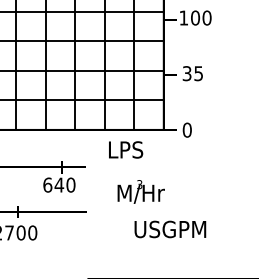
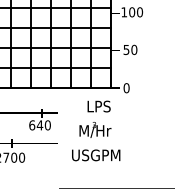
text: (193, 72) -> (130, 49), 35 -> 50
text: (125, 149) -> (98, 106), moved
text: (170, 229) -> (96, 155), moved

